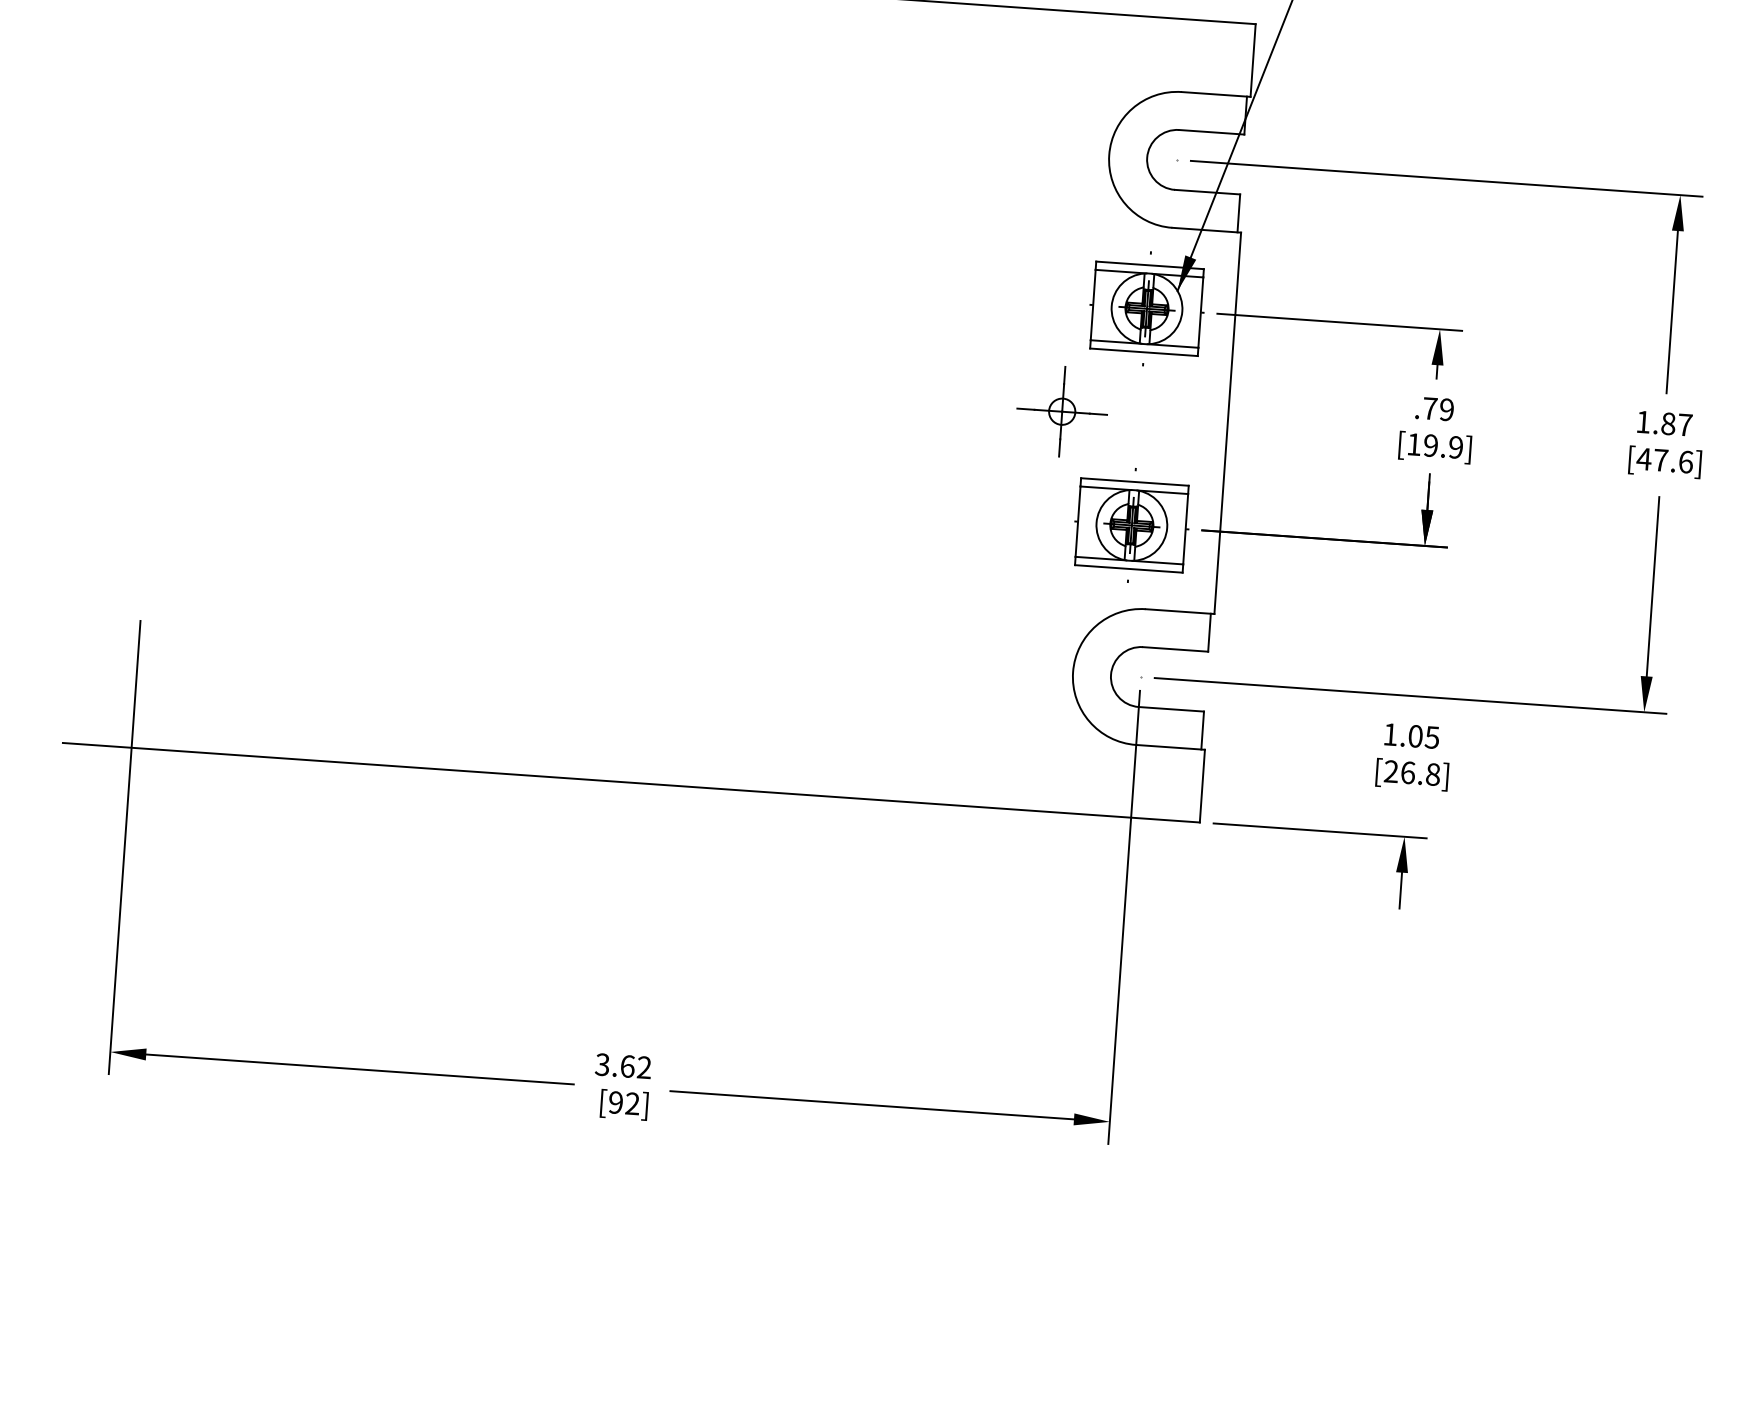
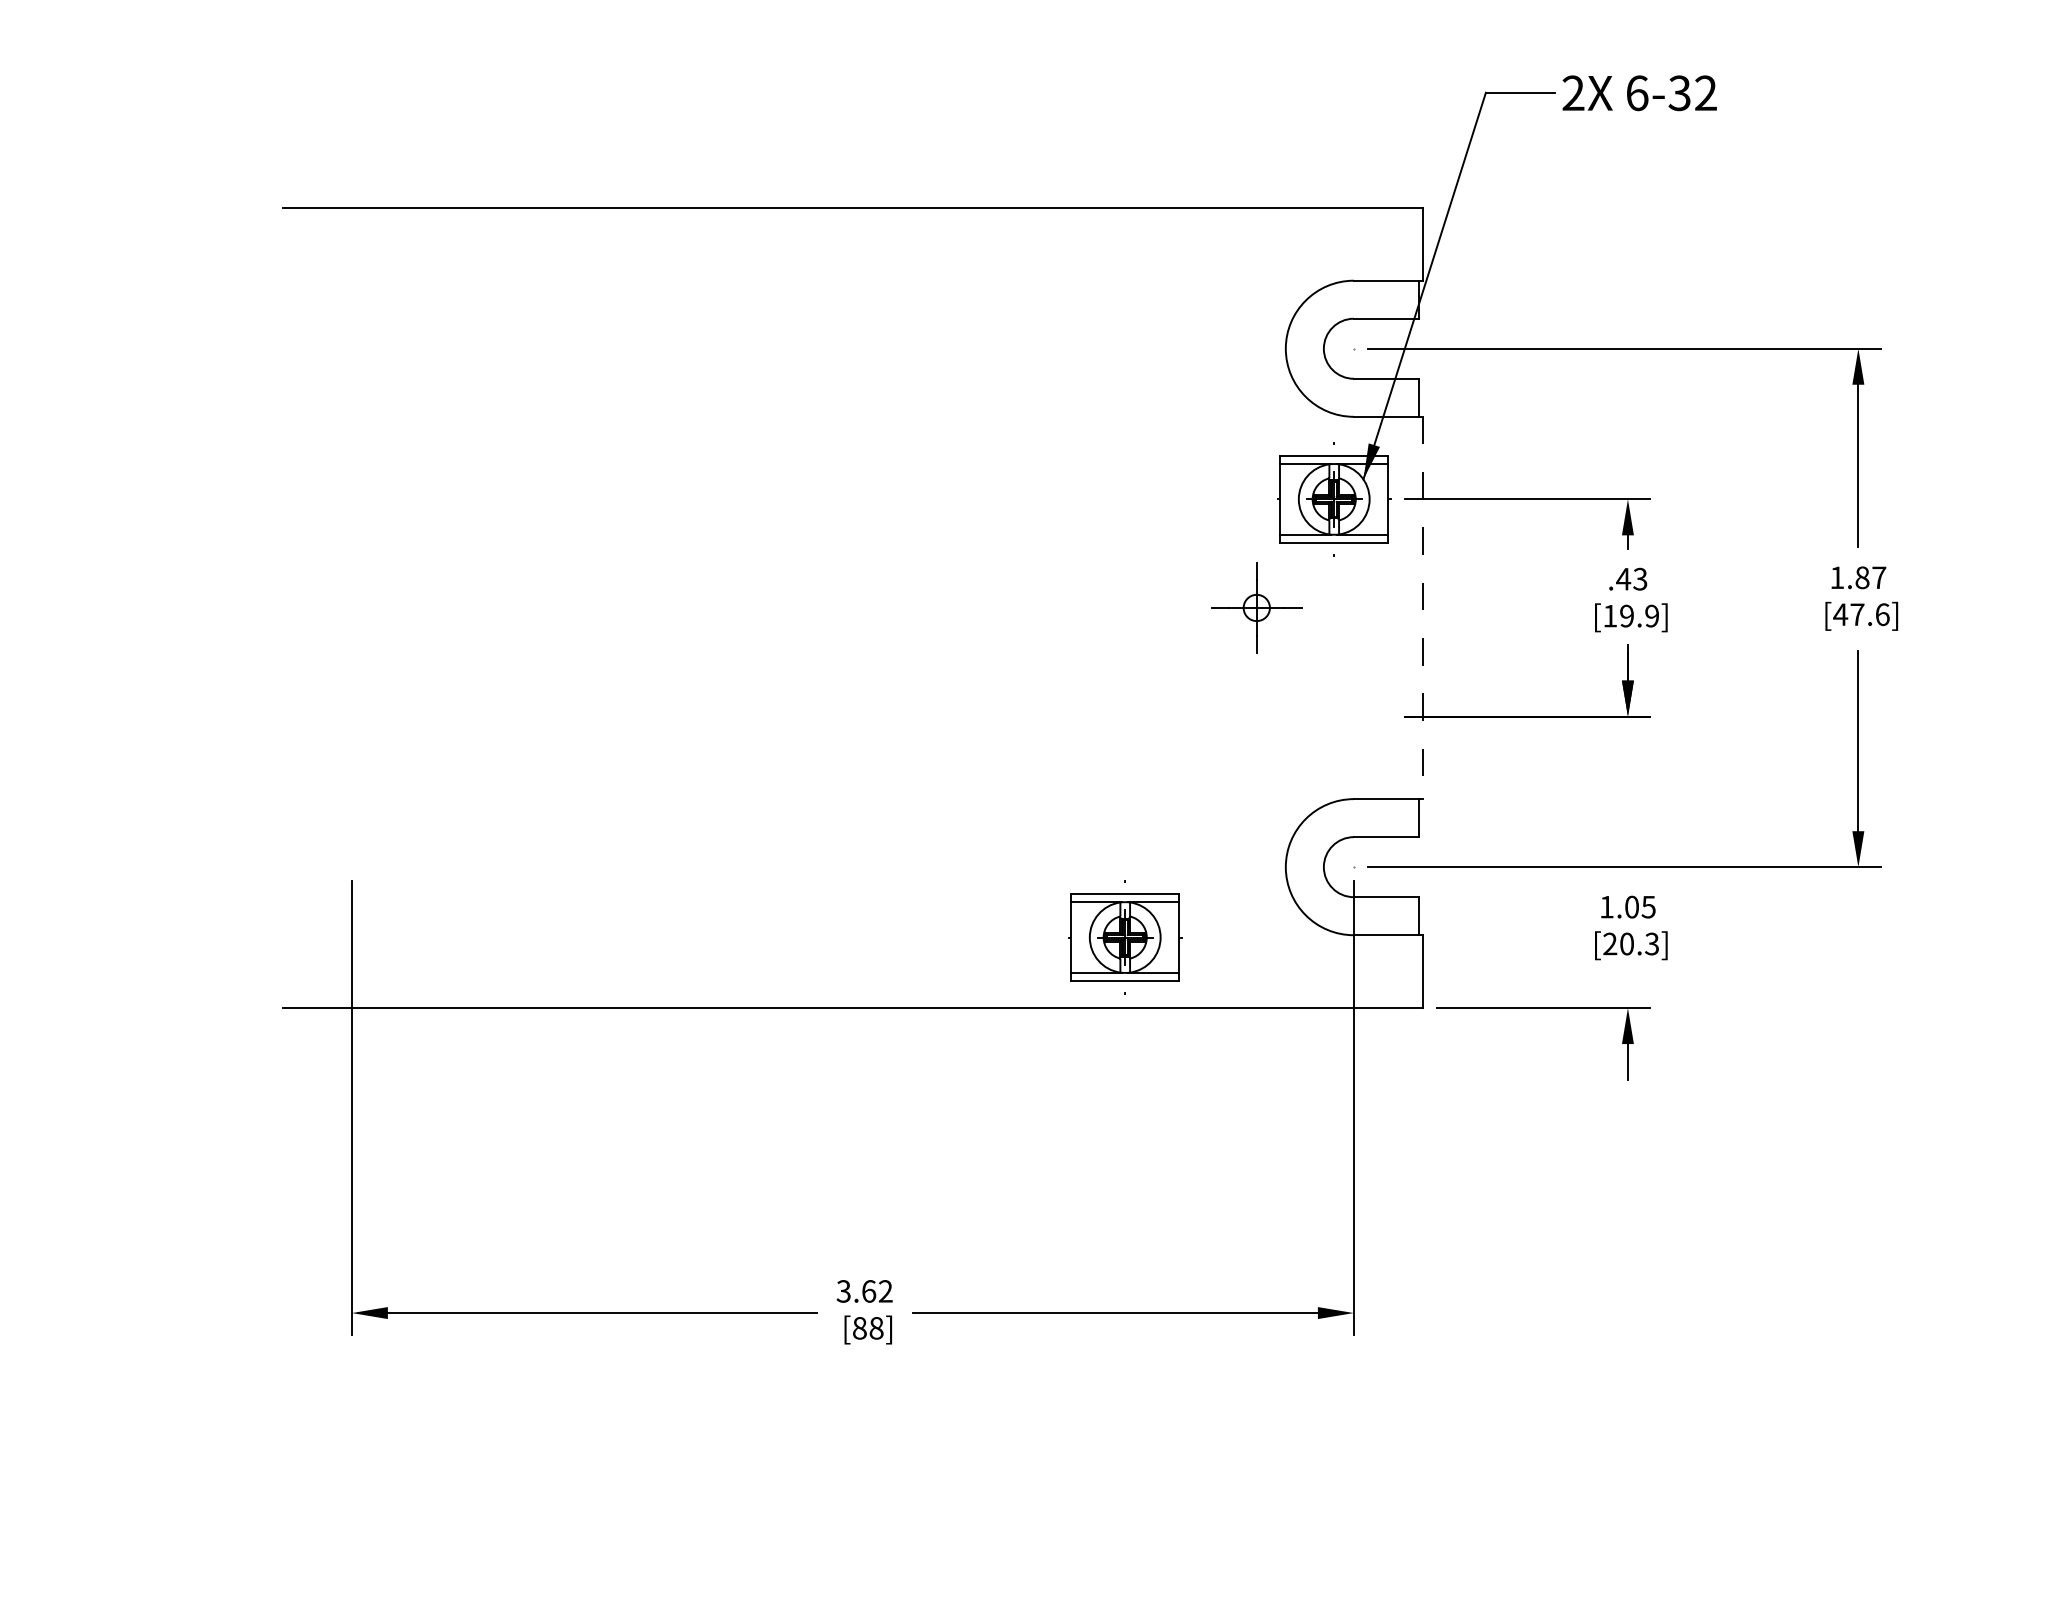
text: (1437, 409) -> (1631, 579), .79 -> .43
line: (1227, 423) -> (1422, 608), solid -> dashed
part: (1132, 525) -> (1125, 937), moved
text: (1420, 773) -> (1639, 943), [26.8] -> [20.3]
text: (624, 1103) -> (868, 1328), [92] -> [88]

